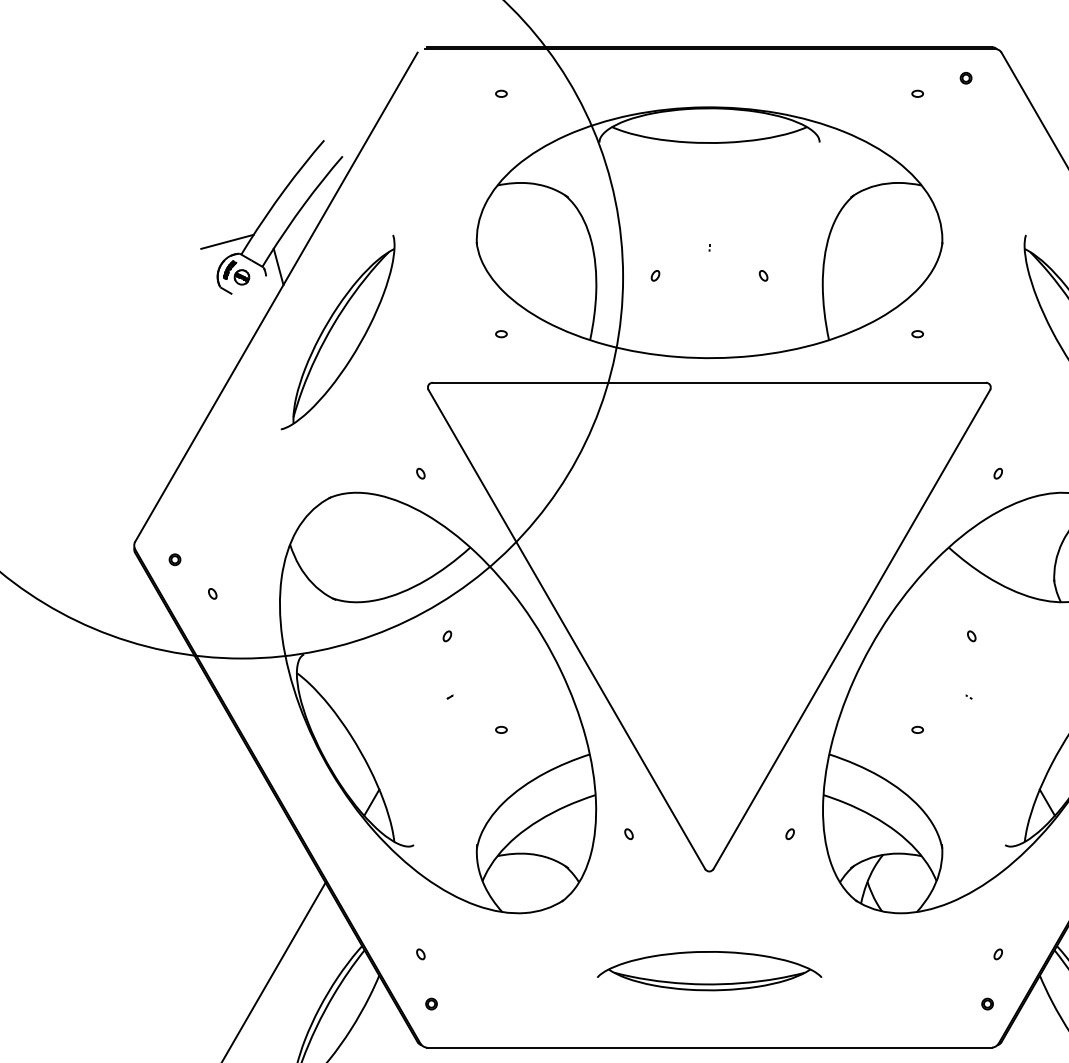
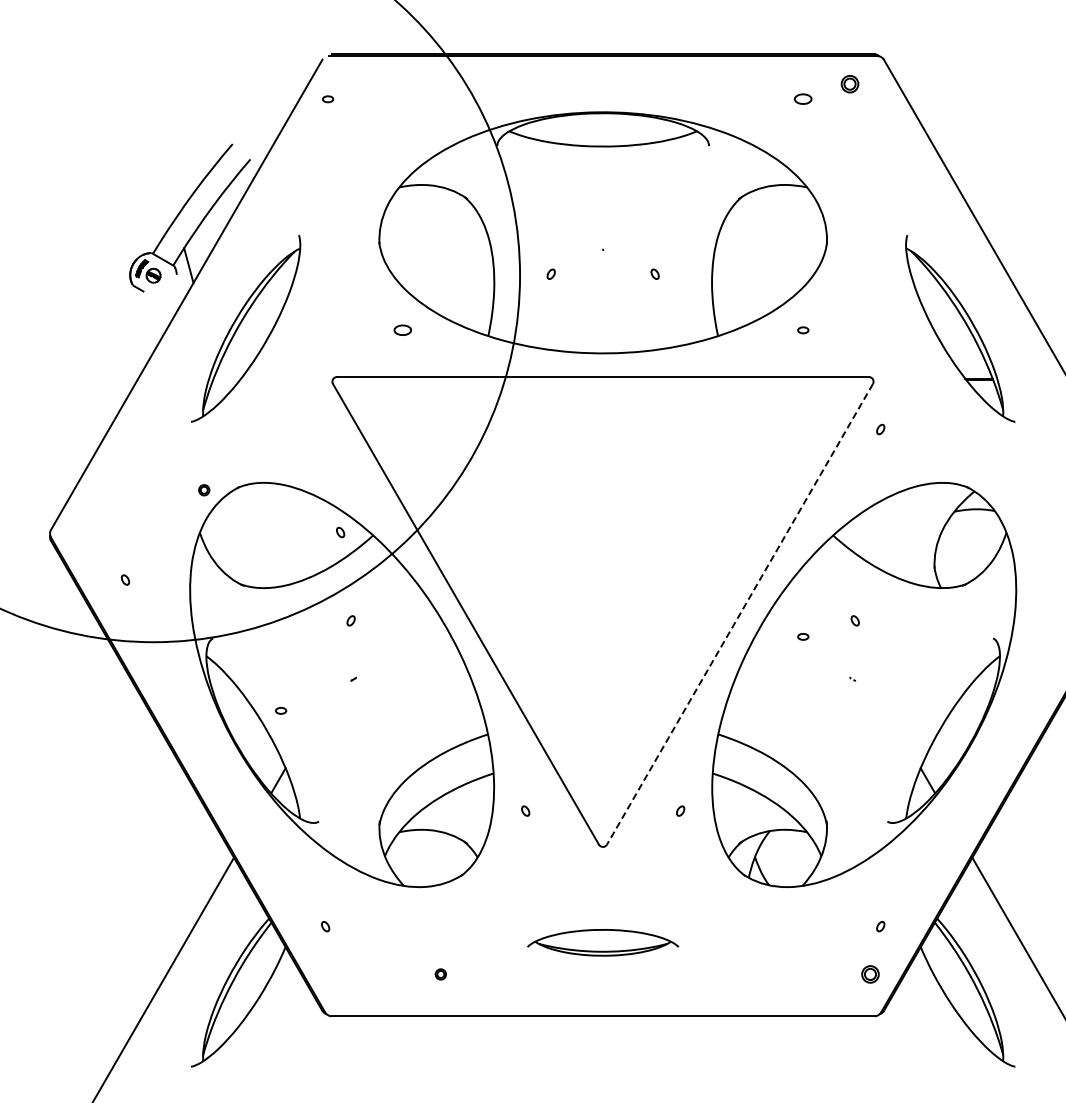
part: (965, 78) -> (849, 84), size x1.6
part: (501, 94) -> (328, 99), moved
part: (917, 94) -> (803, 99), size x1.6
line: (227, 241) -> (139, 241), removed
part: (501, 334) -> (403, 330), size x1.6
part: (420, 473) -> (340, 532), moved
part: (998, 473) -> (880, 429), moved
part: (175, 560) -> (204, 490), moved
line: (851, 629) -> (739, 614), solid -> dashed
part: (501, 729) -> (281, 710), moved
part: (917, 729) -> (803, 636), moved
part: (708, 970) -> (602, 942), size x0.7
part: (431, 1004) -> (440, 974), moved
part: (987, 1004) -> (870, 974), size x1.6

